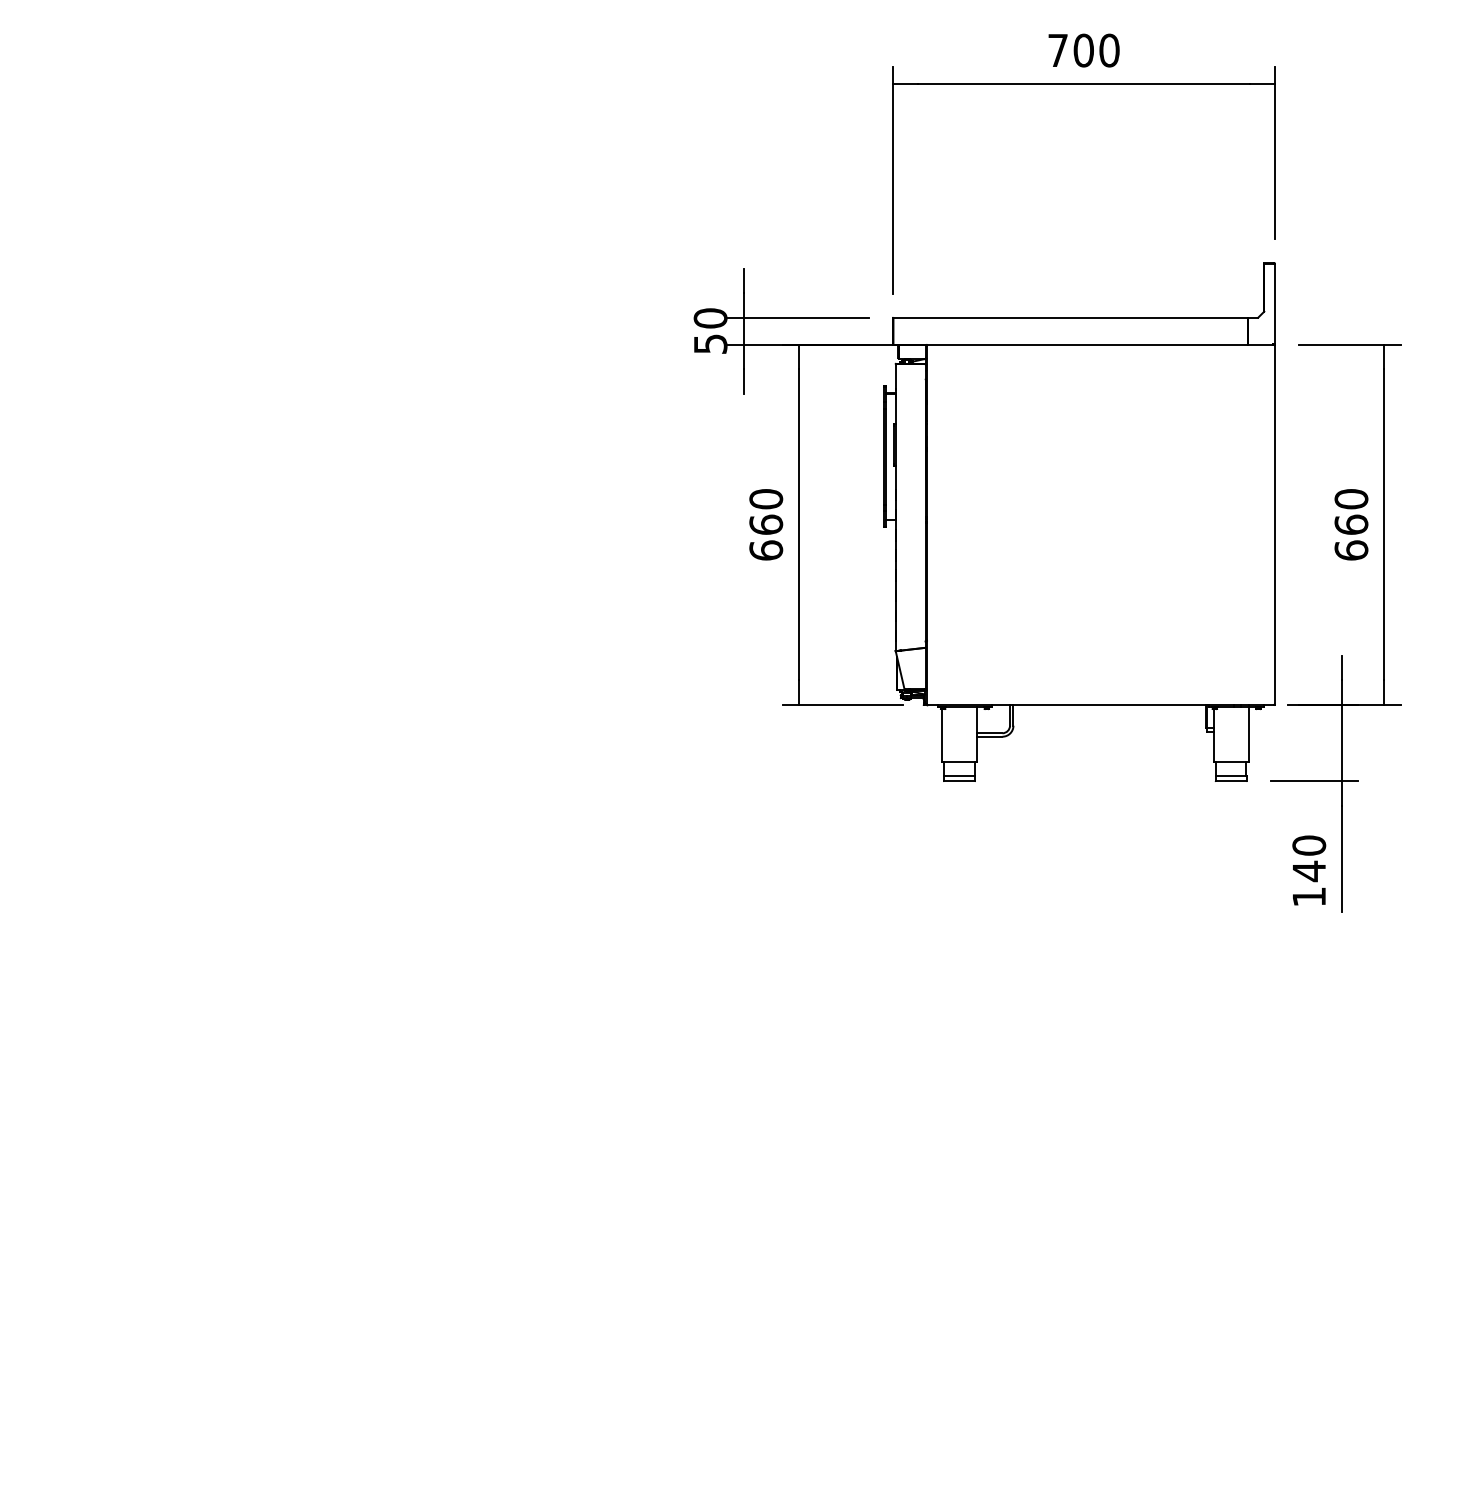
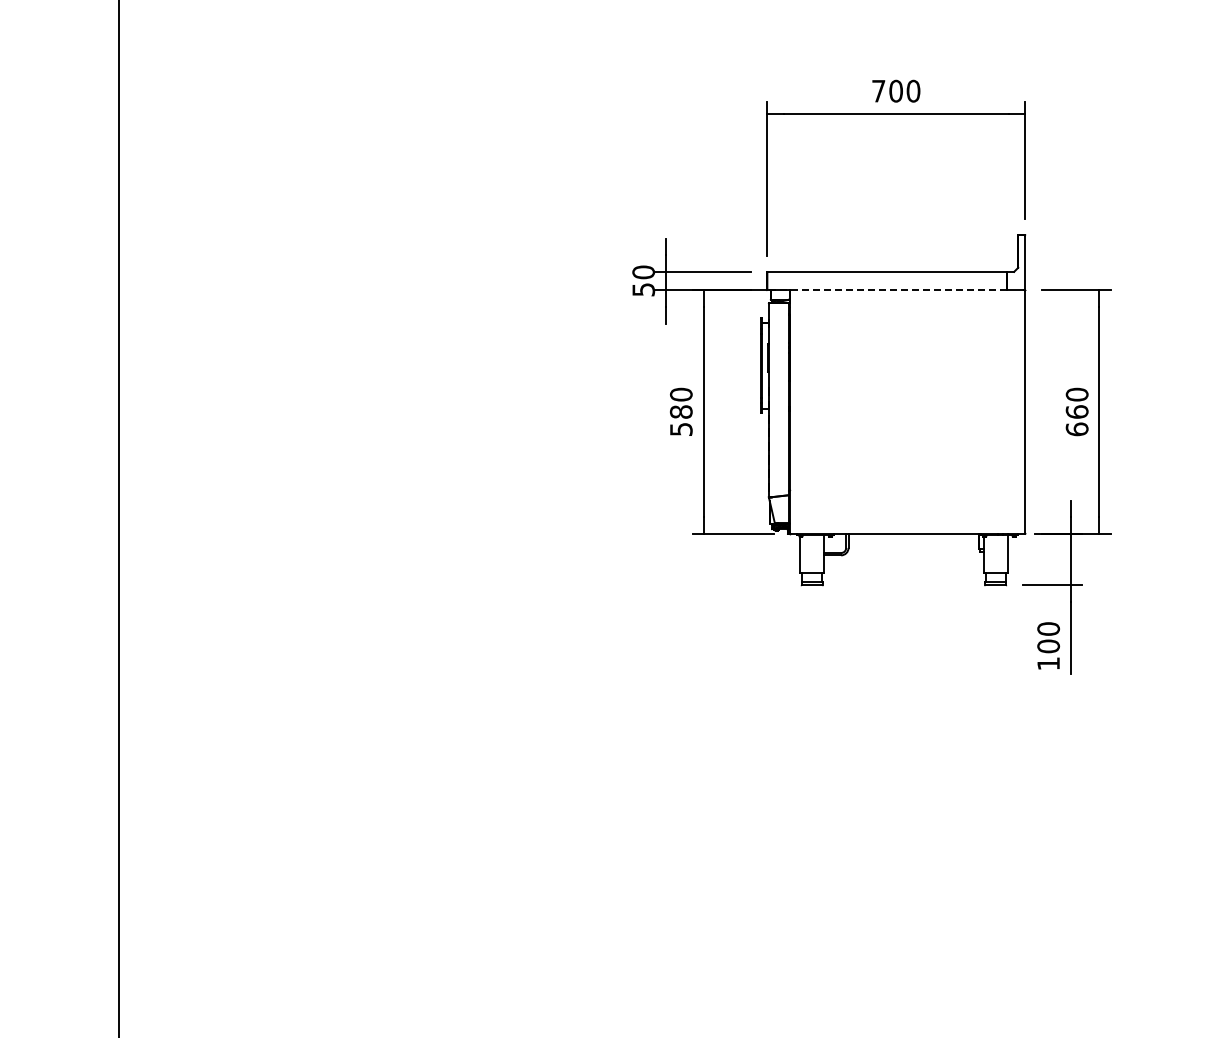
line: (1071, 345) -> (887, 290), solid -> dashed
text: (765, 537) -> (680, 420), 660 -> 580
text: (1309, 871) -> (1048, 646), 140 -> 100

